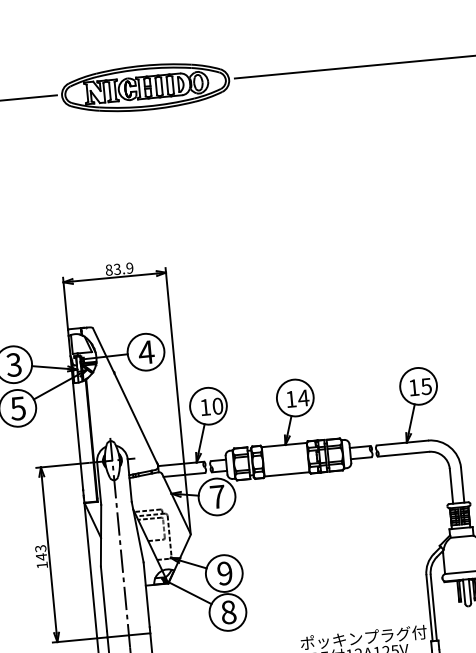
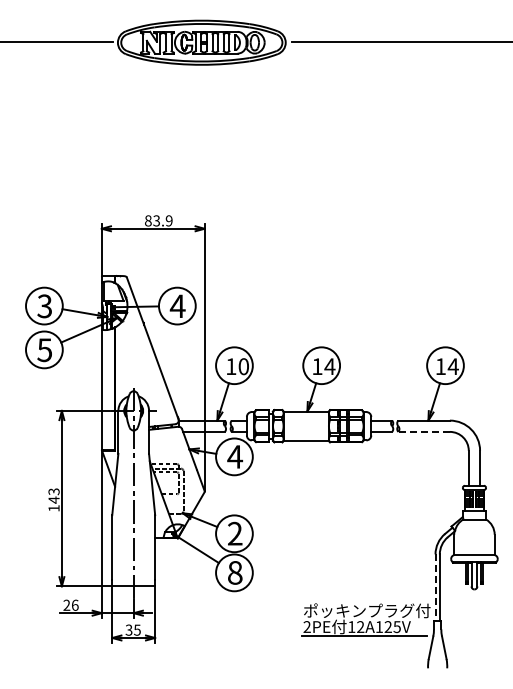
text: (425, 386) -> (452, 366), 15 -> 14
line: (403, 453) -> (424, 431), solid -> dashed
text: (218, 496) -> (235, 456), 7 -> 4
text: (225, 573) -> (235, 533), 9 -> 2
line: (429, 609) -> (435, 588), solid -> dashed

